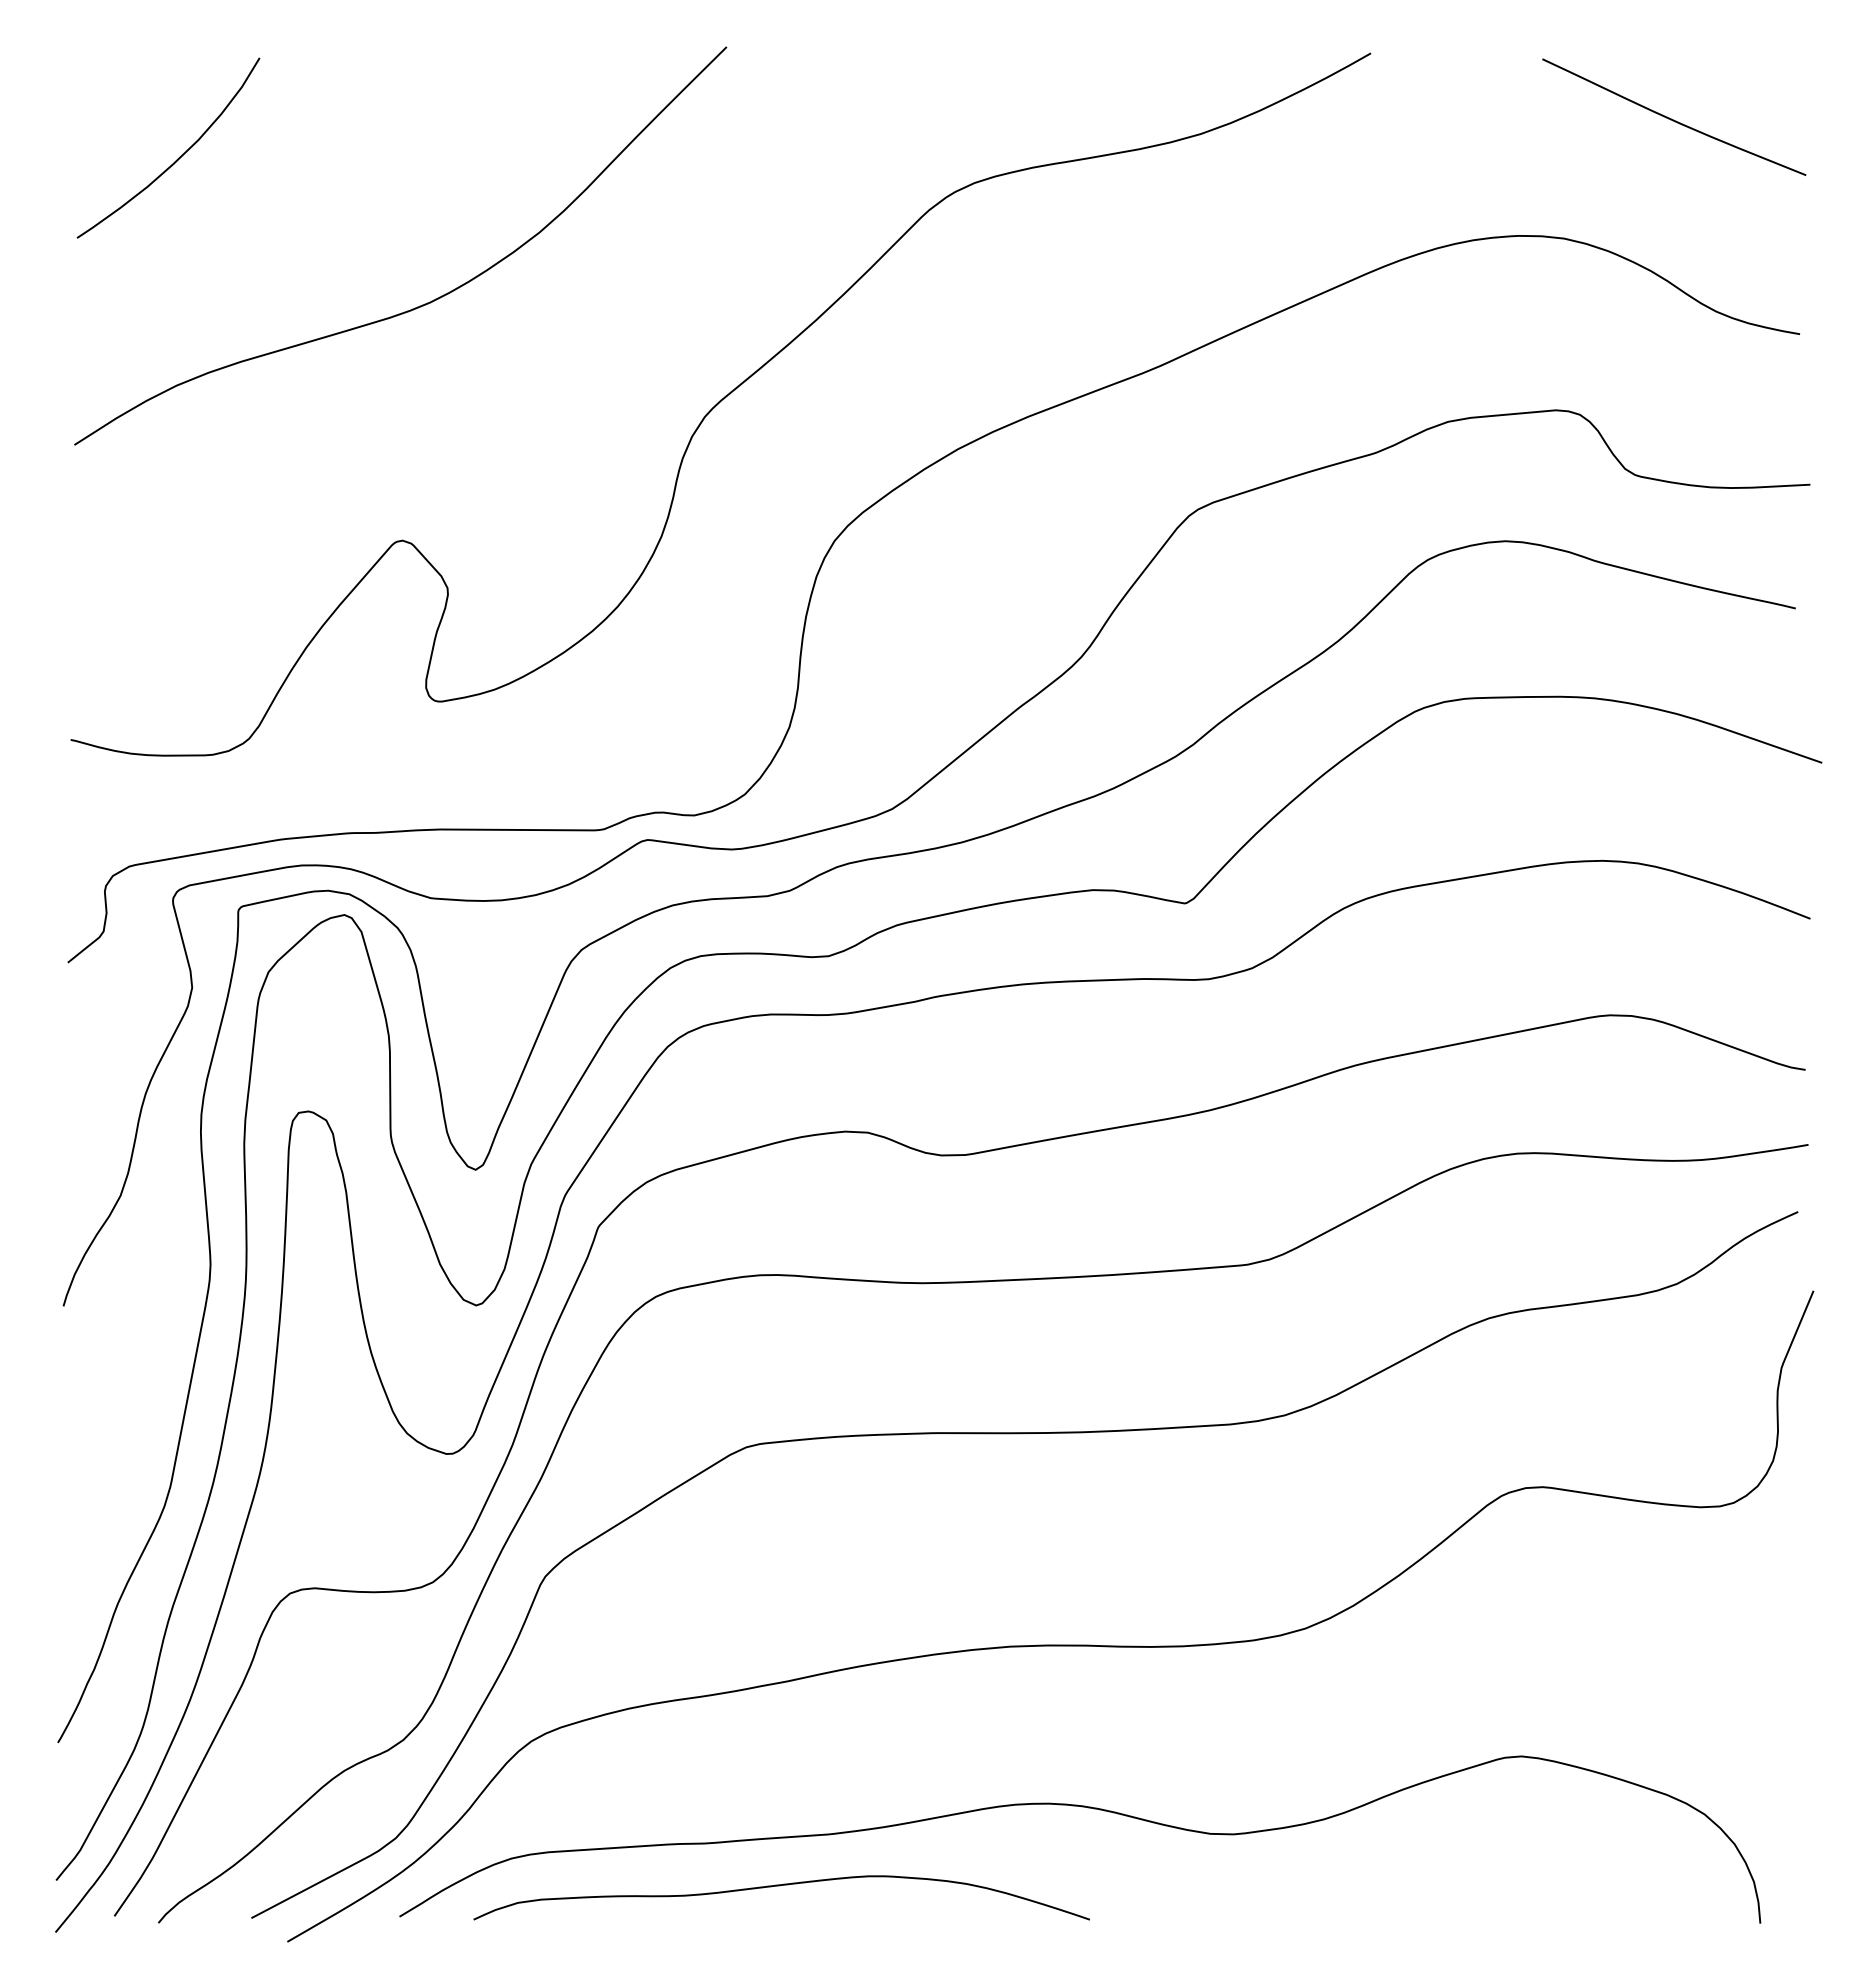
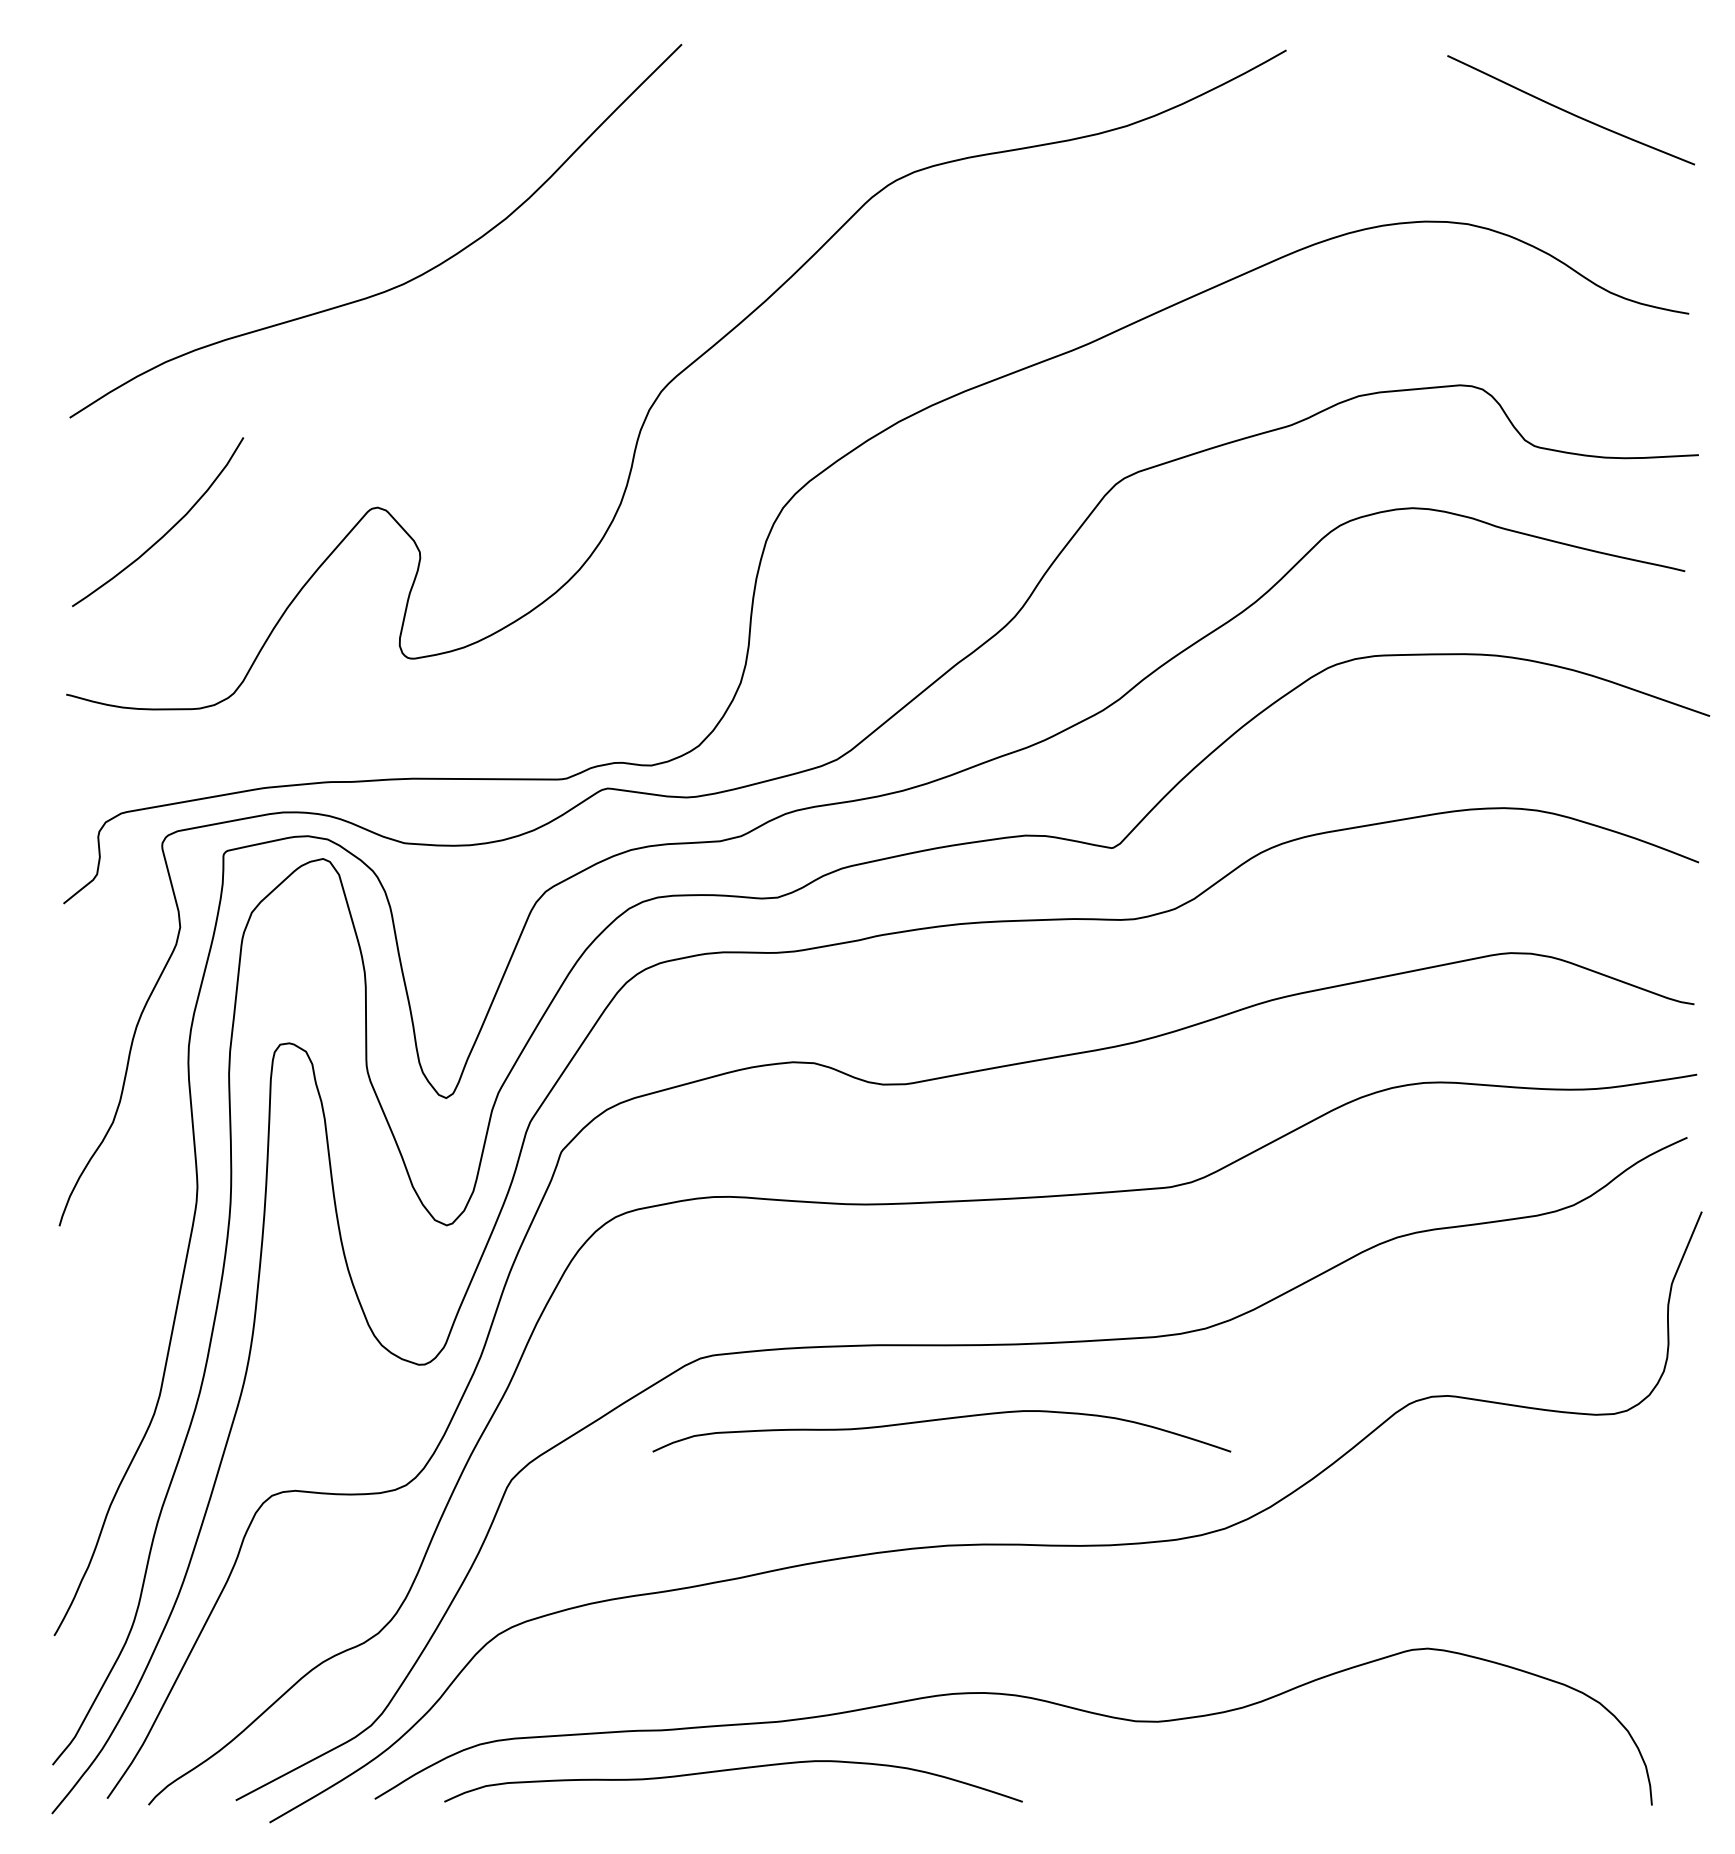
curve: (178, 157) -> (167, 530), moved
curve: (1002, 1513) -> (940, 1420), added

